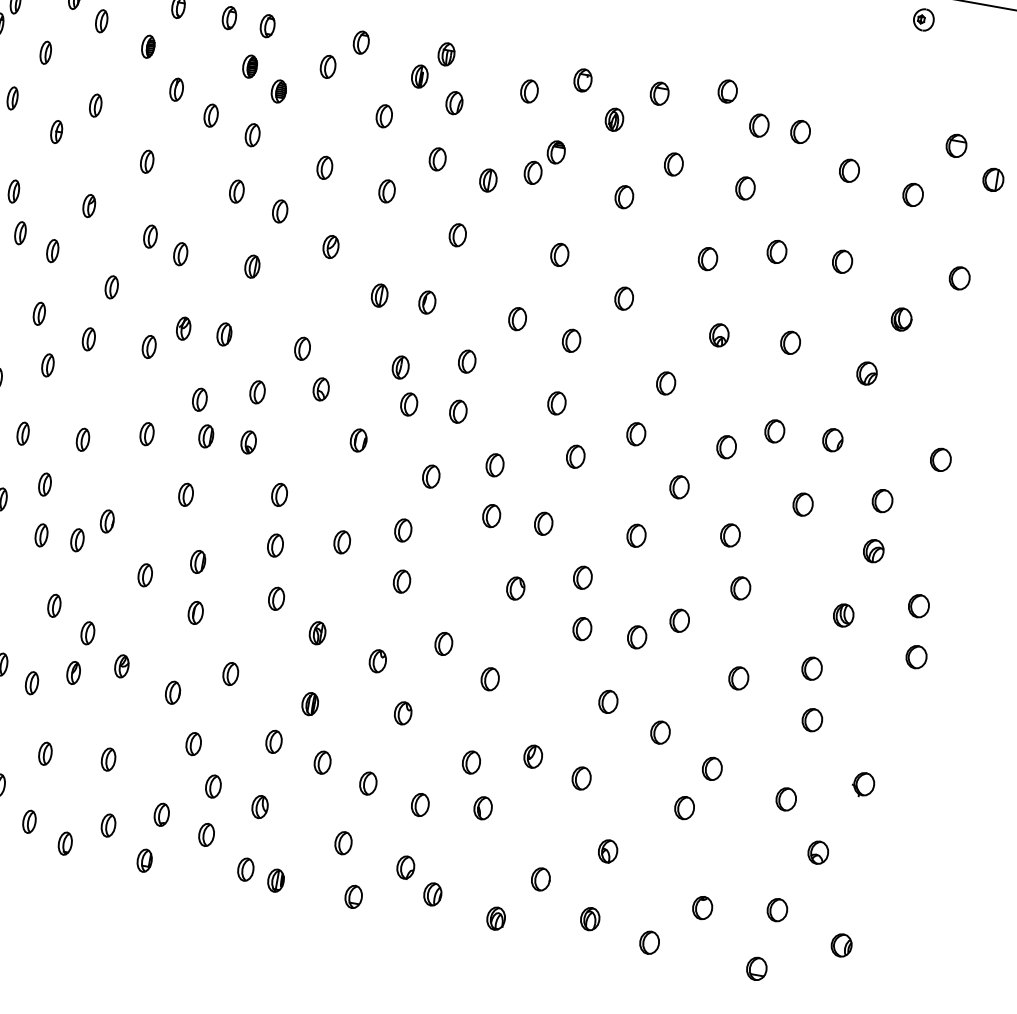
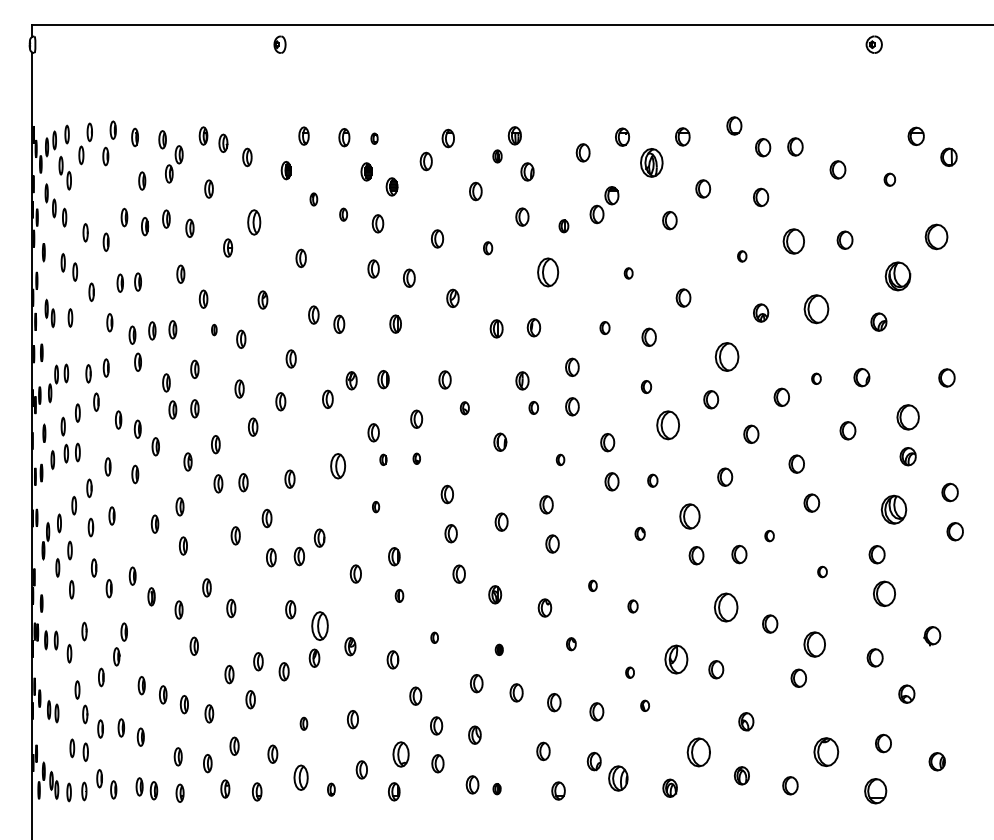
part: (267, 25) -> (374, 138), size x0.6
part: (419, 76) -> (497, 156), size x0.7
part: (176, 89) -> (313, 199), size x0.7
part: (95, 105) -> (254, 222), size x1.4
part: (210, 115) -> (343, 214), size x0.7
part: (614, 119) -> (651, 162), size x1.6
part: (488, 179) -> (563, 225), size x0.7
part: (386, 190) -> (487, 247), size x0.7
part: (912, 194) -> (889, 179), size x0.7
part: (20, 232) -> (214, 329), size x0.6
part: (457, 234) -> (547, 271), size x1.6
part: (776, 251) -> (793, 241), size x1.4
part: (559, 255) -> (628, 273), size x0.6
part: (708, 259) -> (742, 256), size x0.6
part: (959, 277) -> (936, 236), size x1.4
part: (517, 318) -> (604, 327), size x0.7
part: (901, 318) -> (897, 275), size x1.6
part: (790, 342) -> (816, 308), size x1.6
part: (665, 382) -> (726, 356), size x1.6
part: (320, 388) -> (464, 407), size x0.7
part: (557, 402) -> (646, 386), size x0.7
part: (408, 403) -> (533, 407), size x0.7
part: (774, 431) -> (816, 378), size x0.6
part: (146, 433) -> (337, 465), size x1.4
part: (206, 435) -> (383, 459), size x0.6
part: (248, 442) -> (416, 458), size x0.6
part: (575, 455) -> (667, 424), size x1.6
part: (431, 476) -> (560, 459), size x0.6
part: (185, 493) -> (375, 506), size x0.6
part: (881, 499) -> (907, 416), size x1.4
part: (543, 523) -> (652, 480), size x0.7
part: (582, 577) -> (689, 516), size x1.4
part: (514, 587) -> (639, 533), size x0.7
part: (195, 612) -> (399, 595), size x0.7
part: (843, 614) -> (893, 509), size x1.6
part: (679, 619) -> (769, 535), size x0.6
part: (87, 632) -> (319, 625), size x1.6
part: (443, 643) -> (592, 585), size x0.6
part: (230, 673) -> (434, 637), size x0.6
part: (738, 677) -> (822, 571), size x0.6
part: (489, 679) -> (632, 606), size x0.7
part: (608, 701) -> (726, 607), size x1.6
part: (310, 703) -> (499, 649), size x0.6
part: (403, 712) -> (571, 643), size x0.7
part: (811, 719) -> (883, 593), size x1.4
part: (44, 753) -> (303, 723), size x0.7
part: (533, 756) -> (676, 659), size x1.6
part: (470, 762) -> (629, 672), size x0.6
part: (712, 768) -> (814, 644), size x1.4
part: (482, 807) -> (644, 705), size x0.6
part: (161, 814) -> (400, 754), size x1.4
part: (28, 821) -> (300, 777), size x1.4
part: (65, 843) -> (331, 789), size x0.7
part: (540, 878) -> (698, 751), size x1.6
part: (275, 879) -> (496, 788), size x0.6
part: (432, 893) -> (618, 777), size x1.4
part: (701, 907) -> (825, 751), size x1.6
part: (756, 968) -> (875, 790), size x1.4

